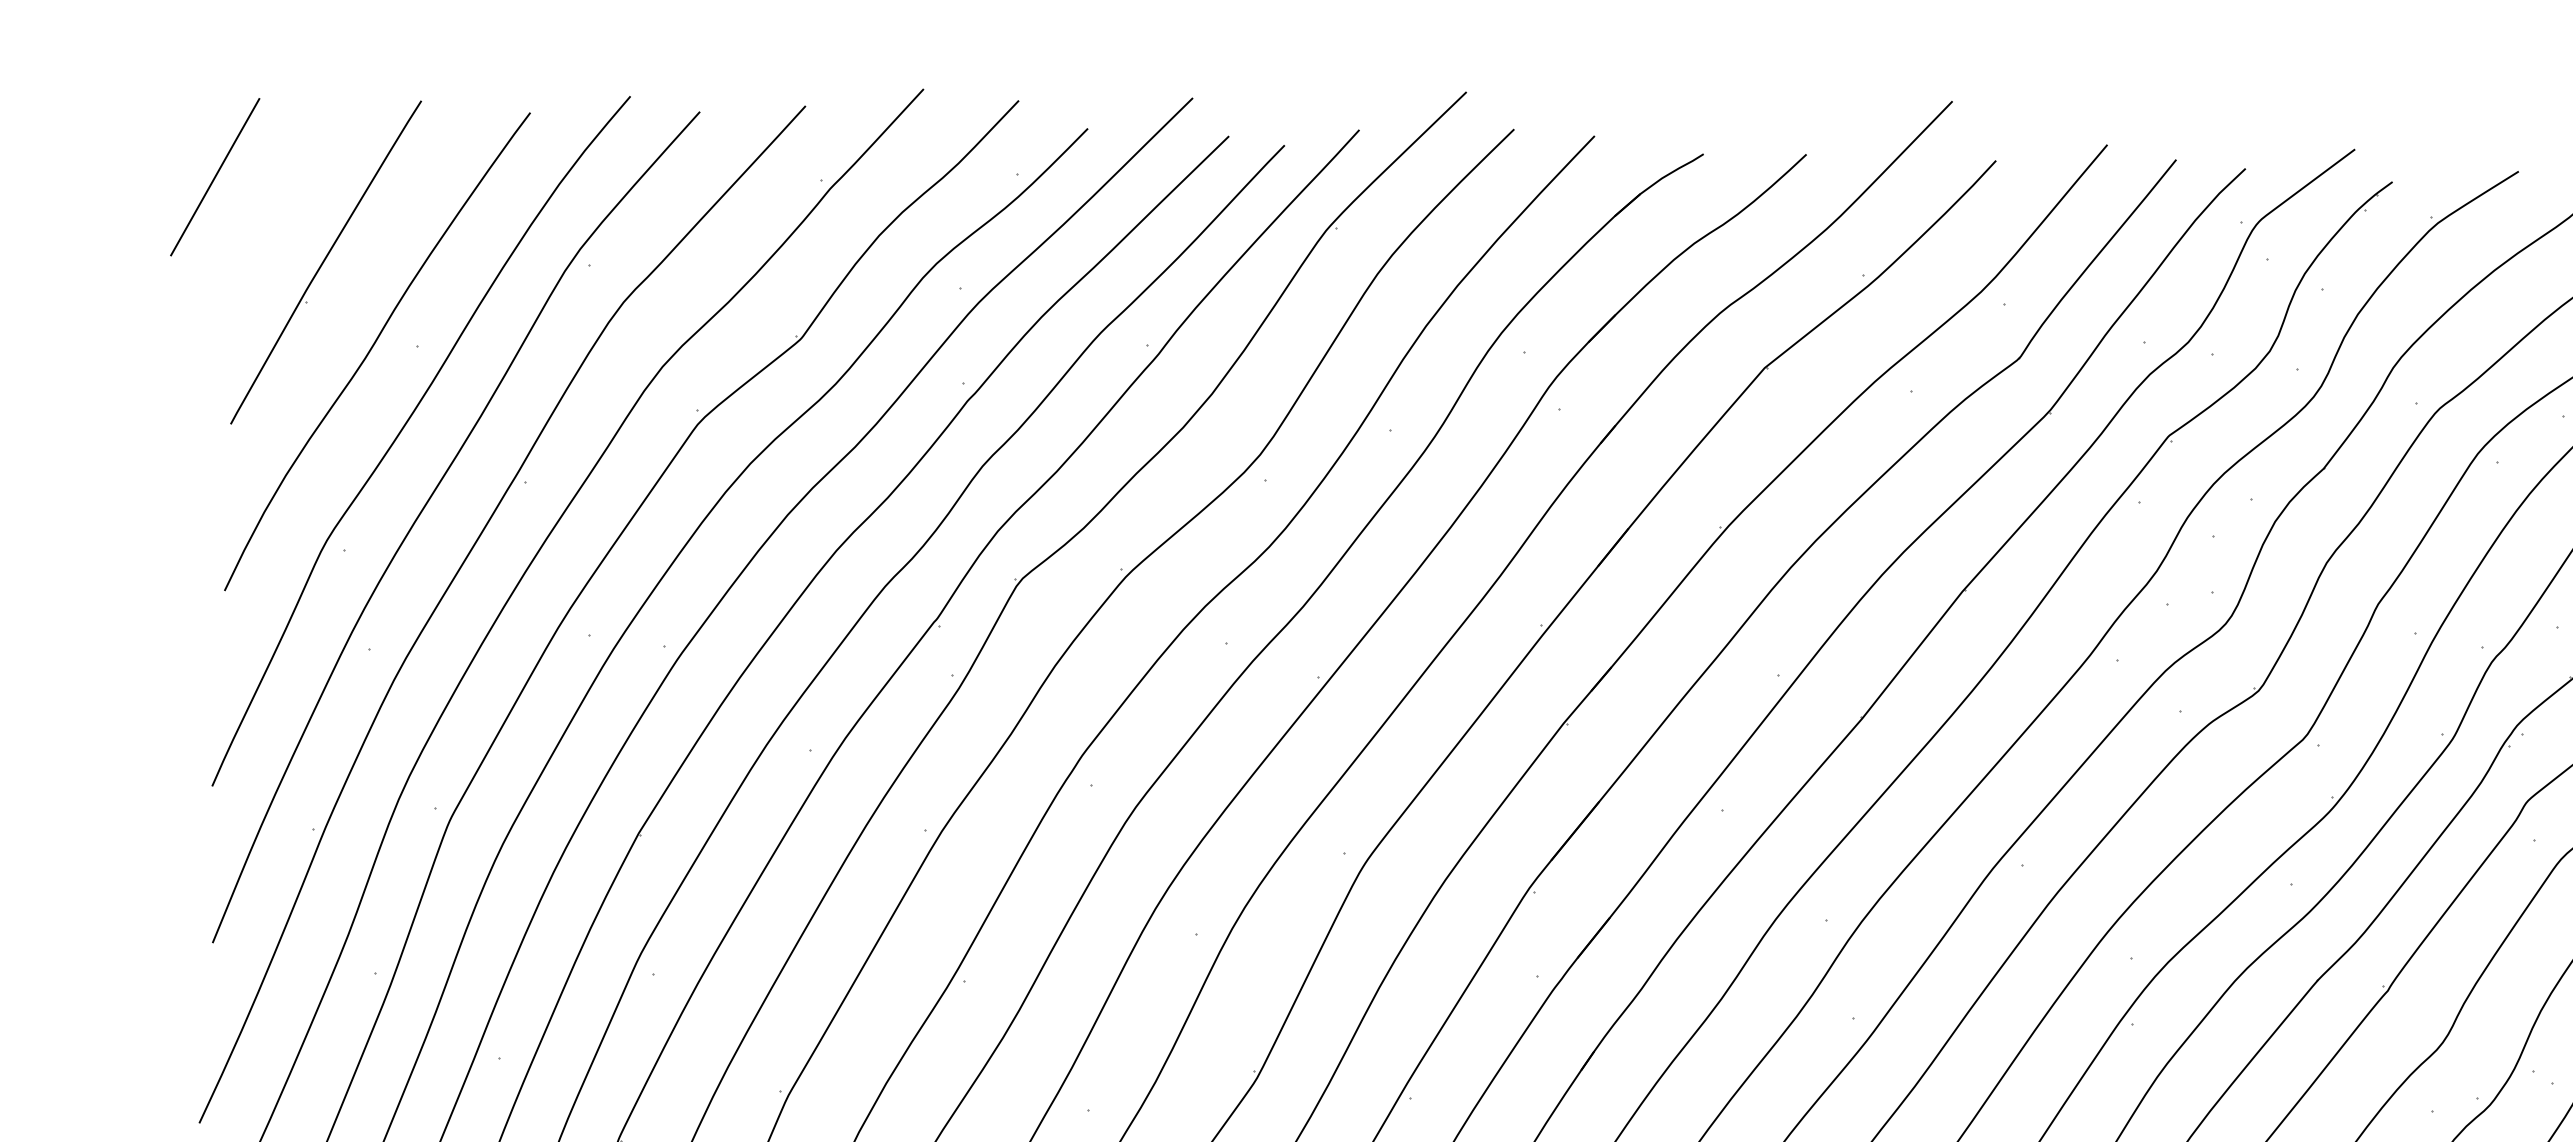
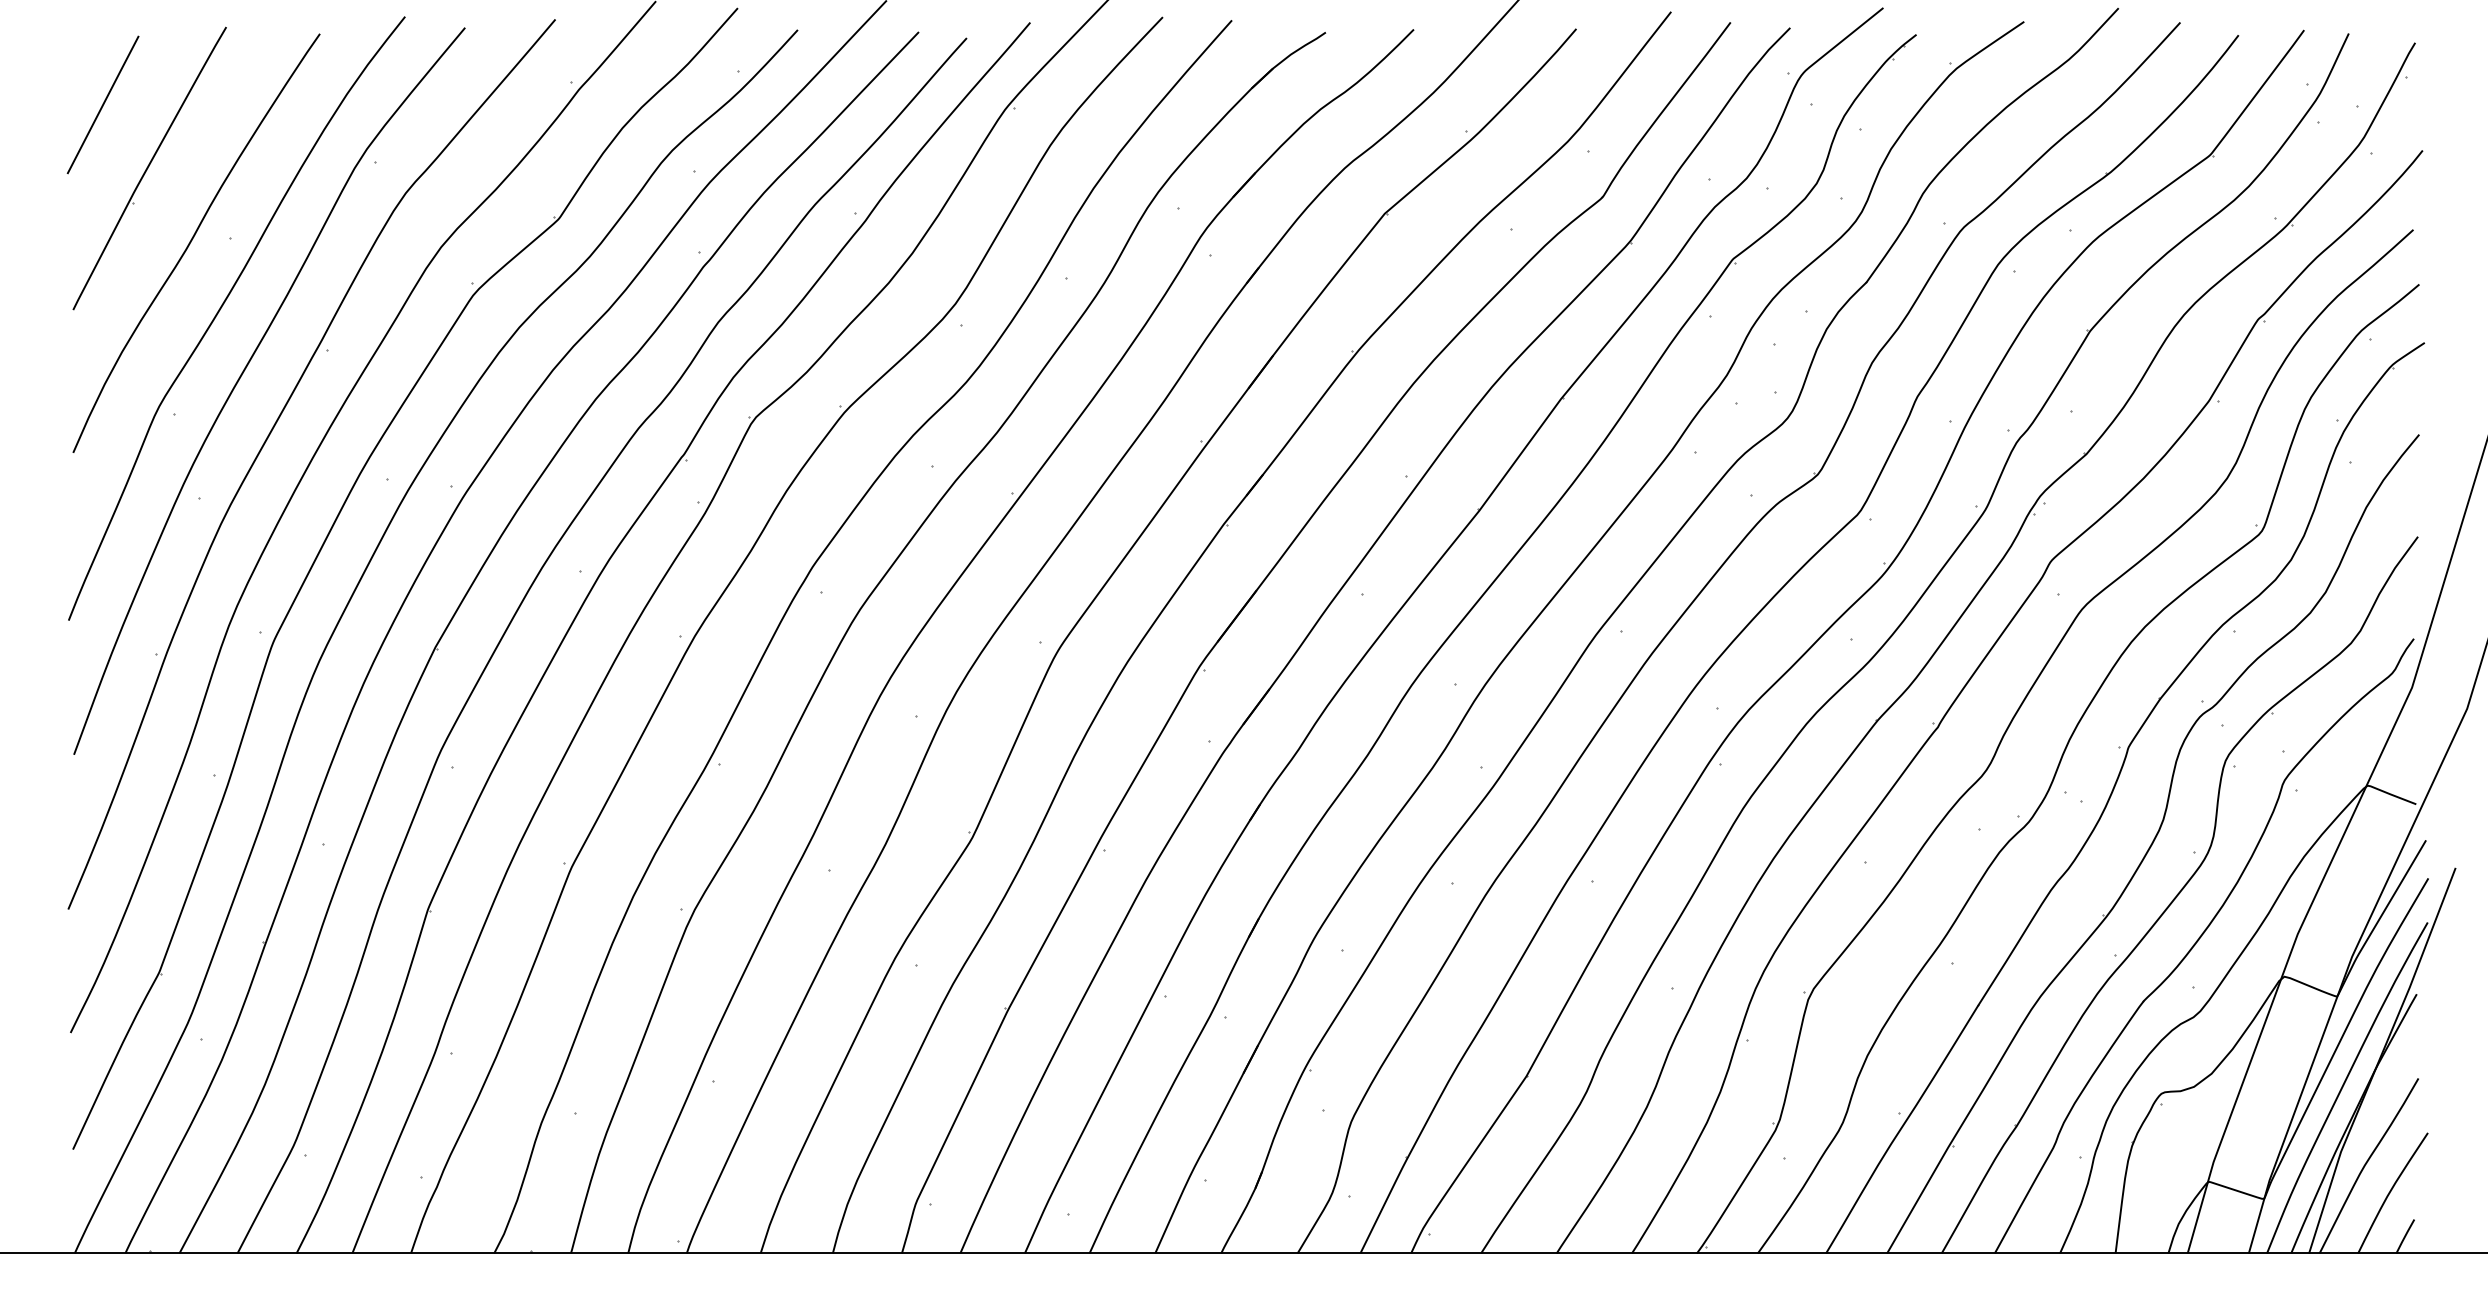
line: (214, 176) -> (102, 104), moved

